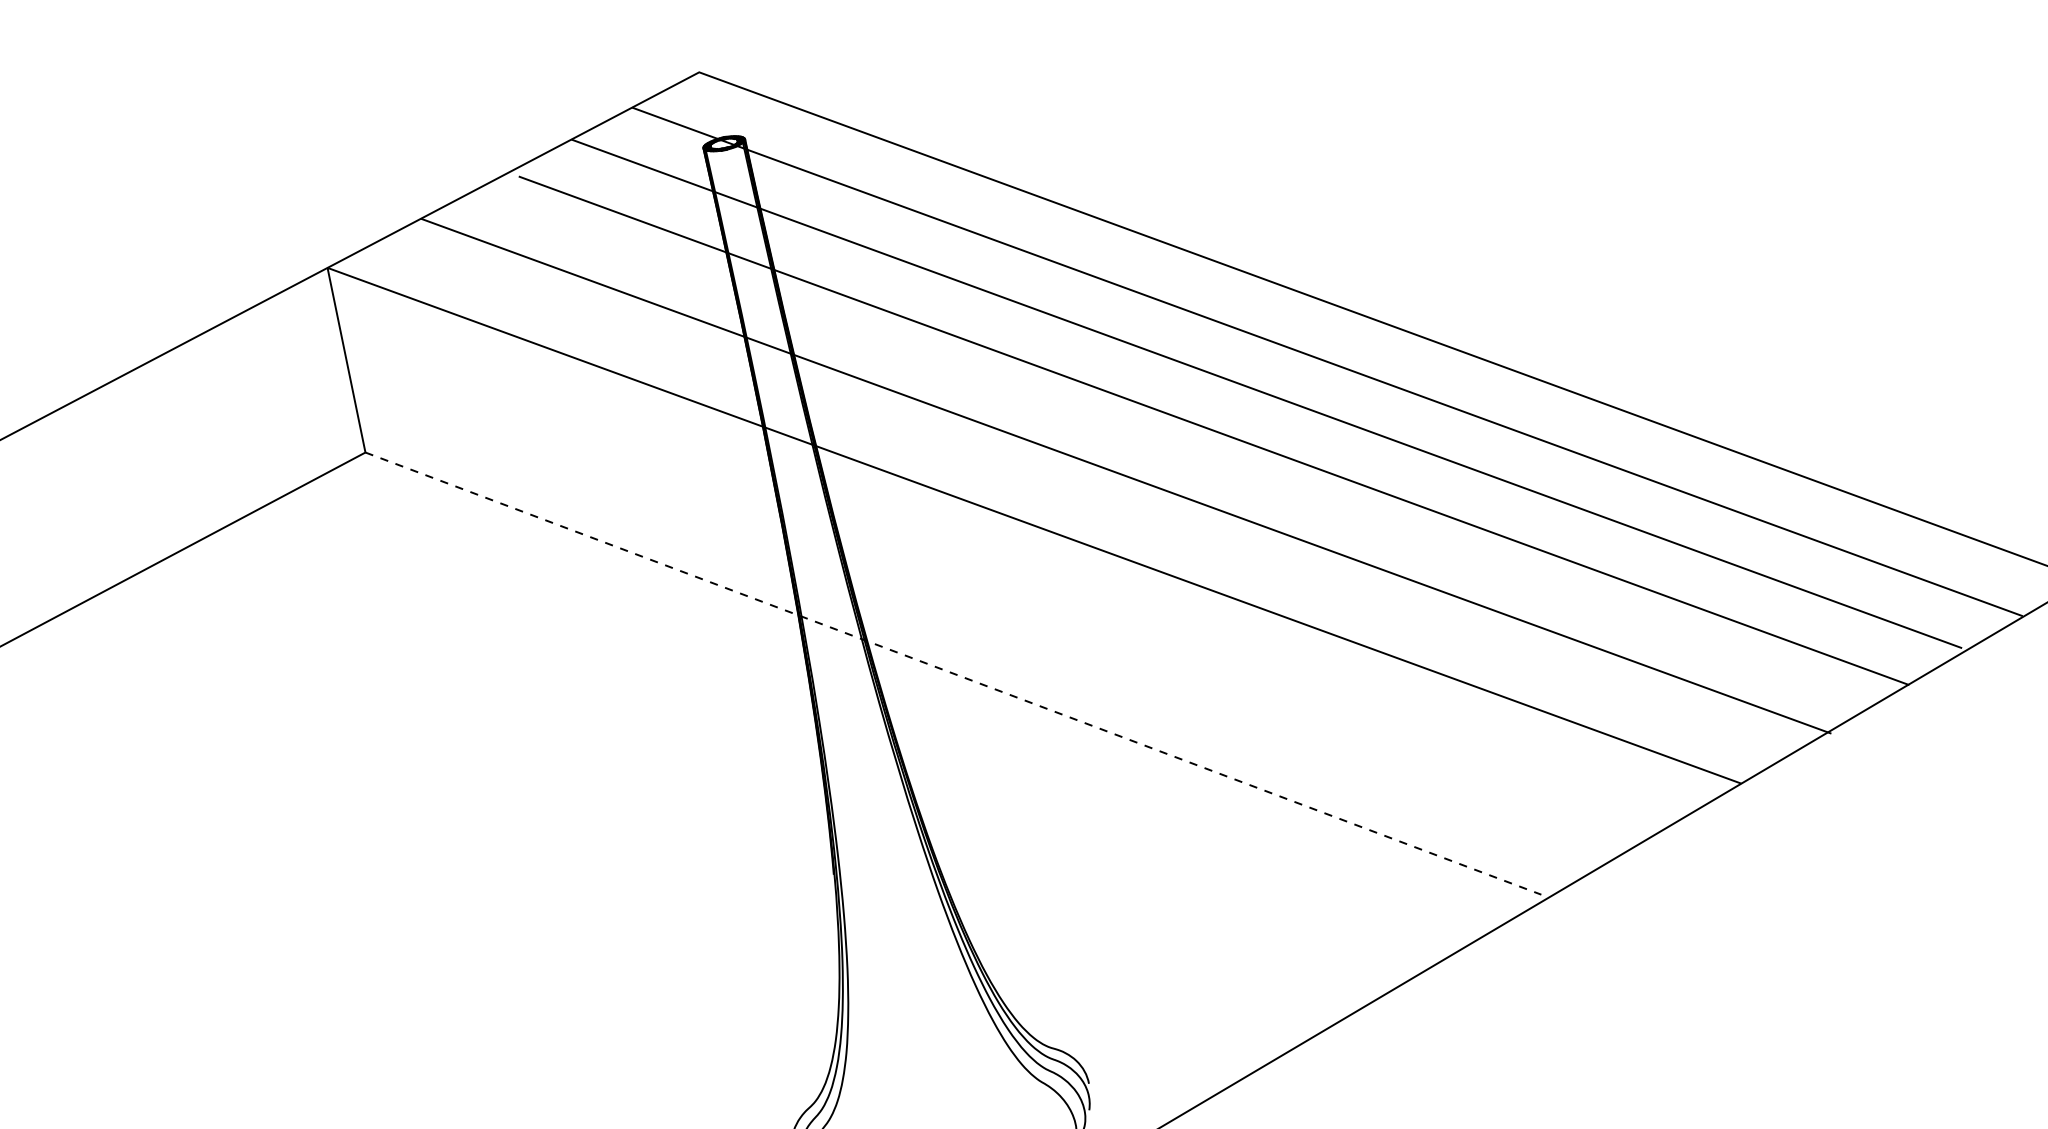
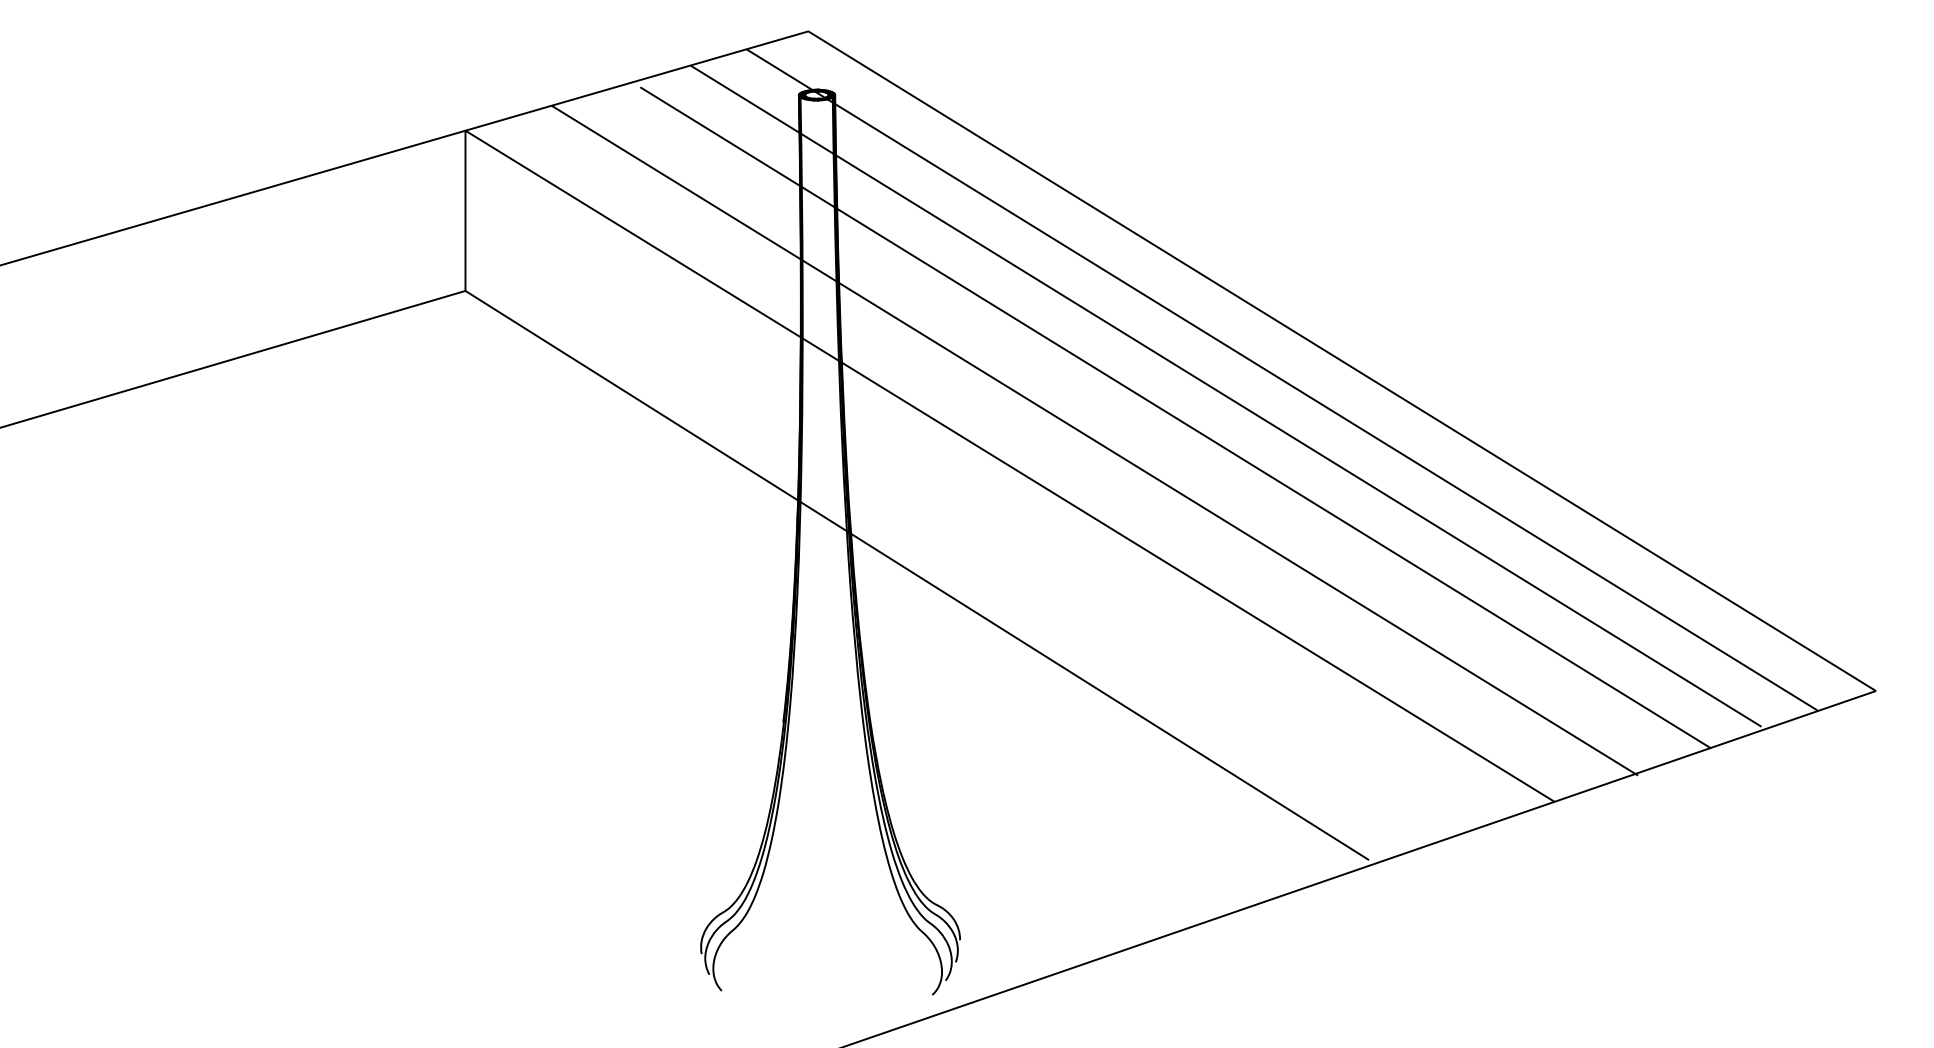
line: (953, 673) -> (917, 575), dashed -> solid

